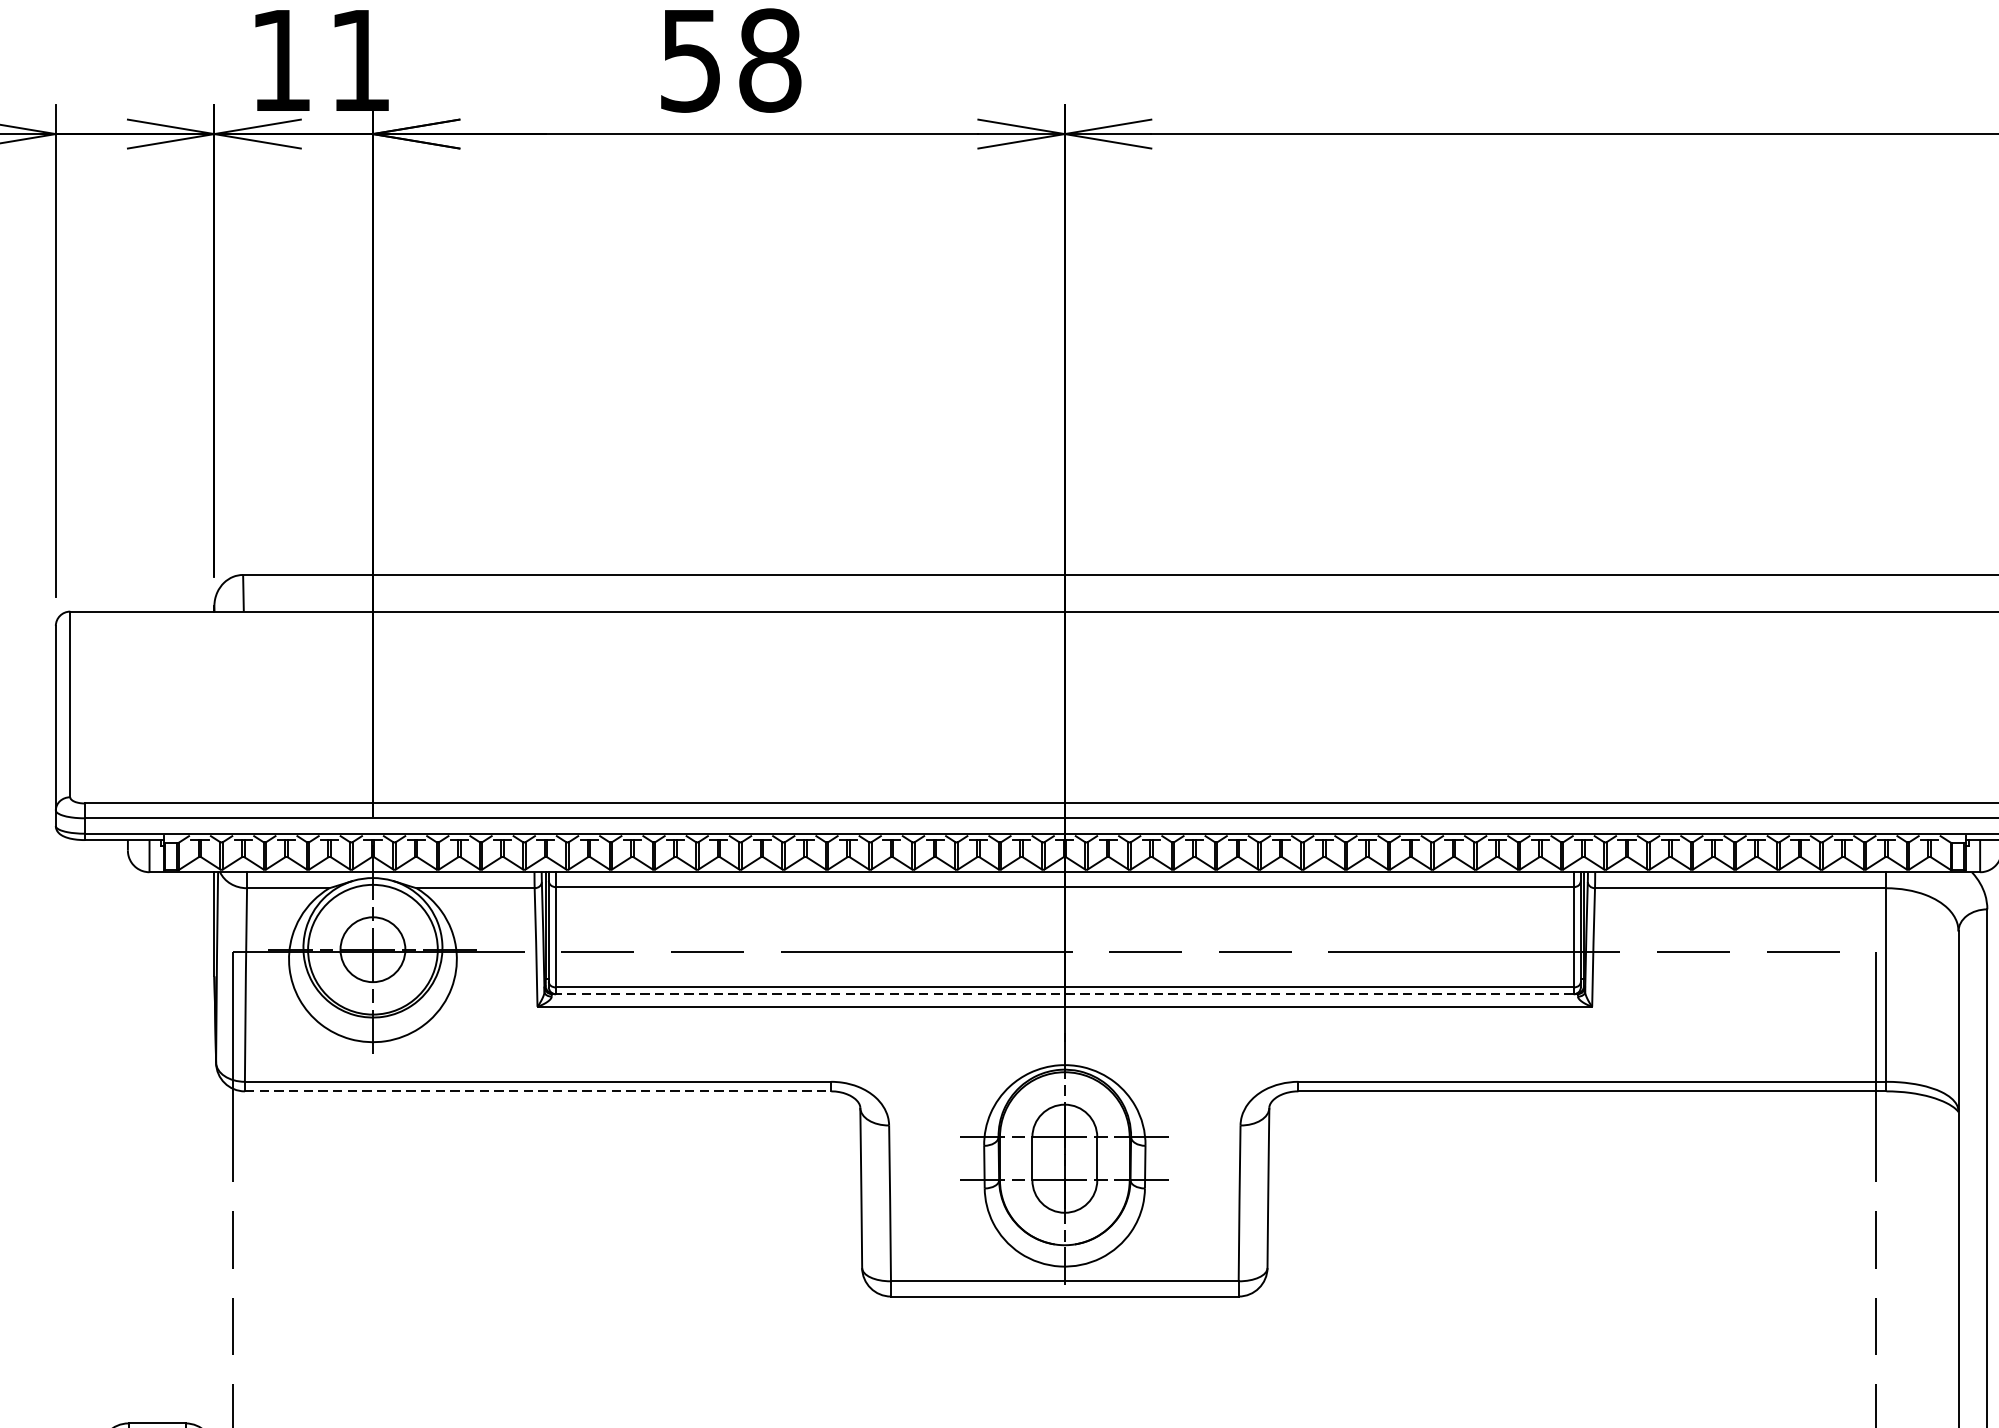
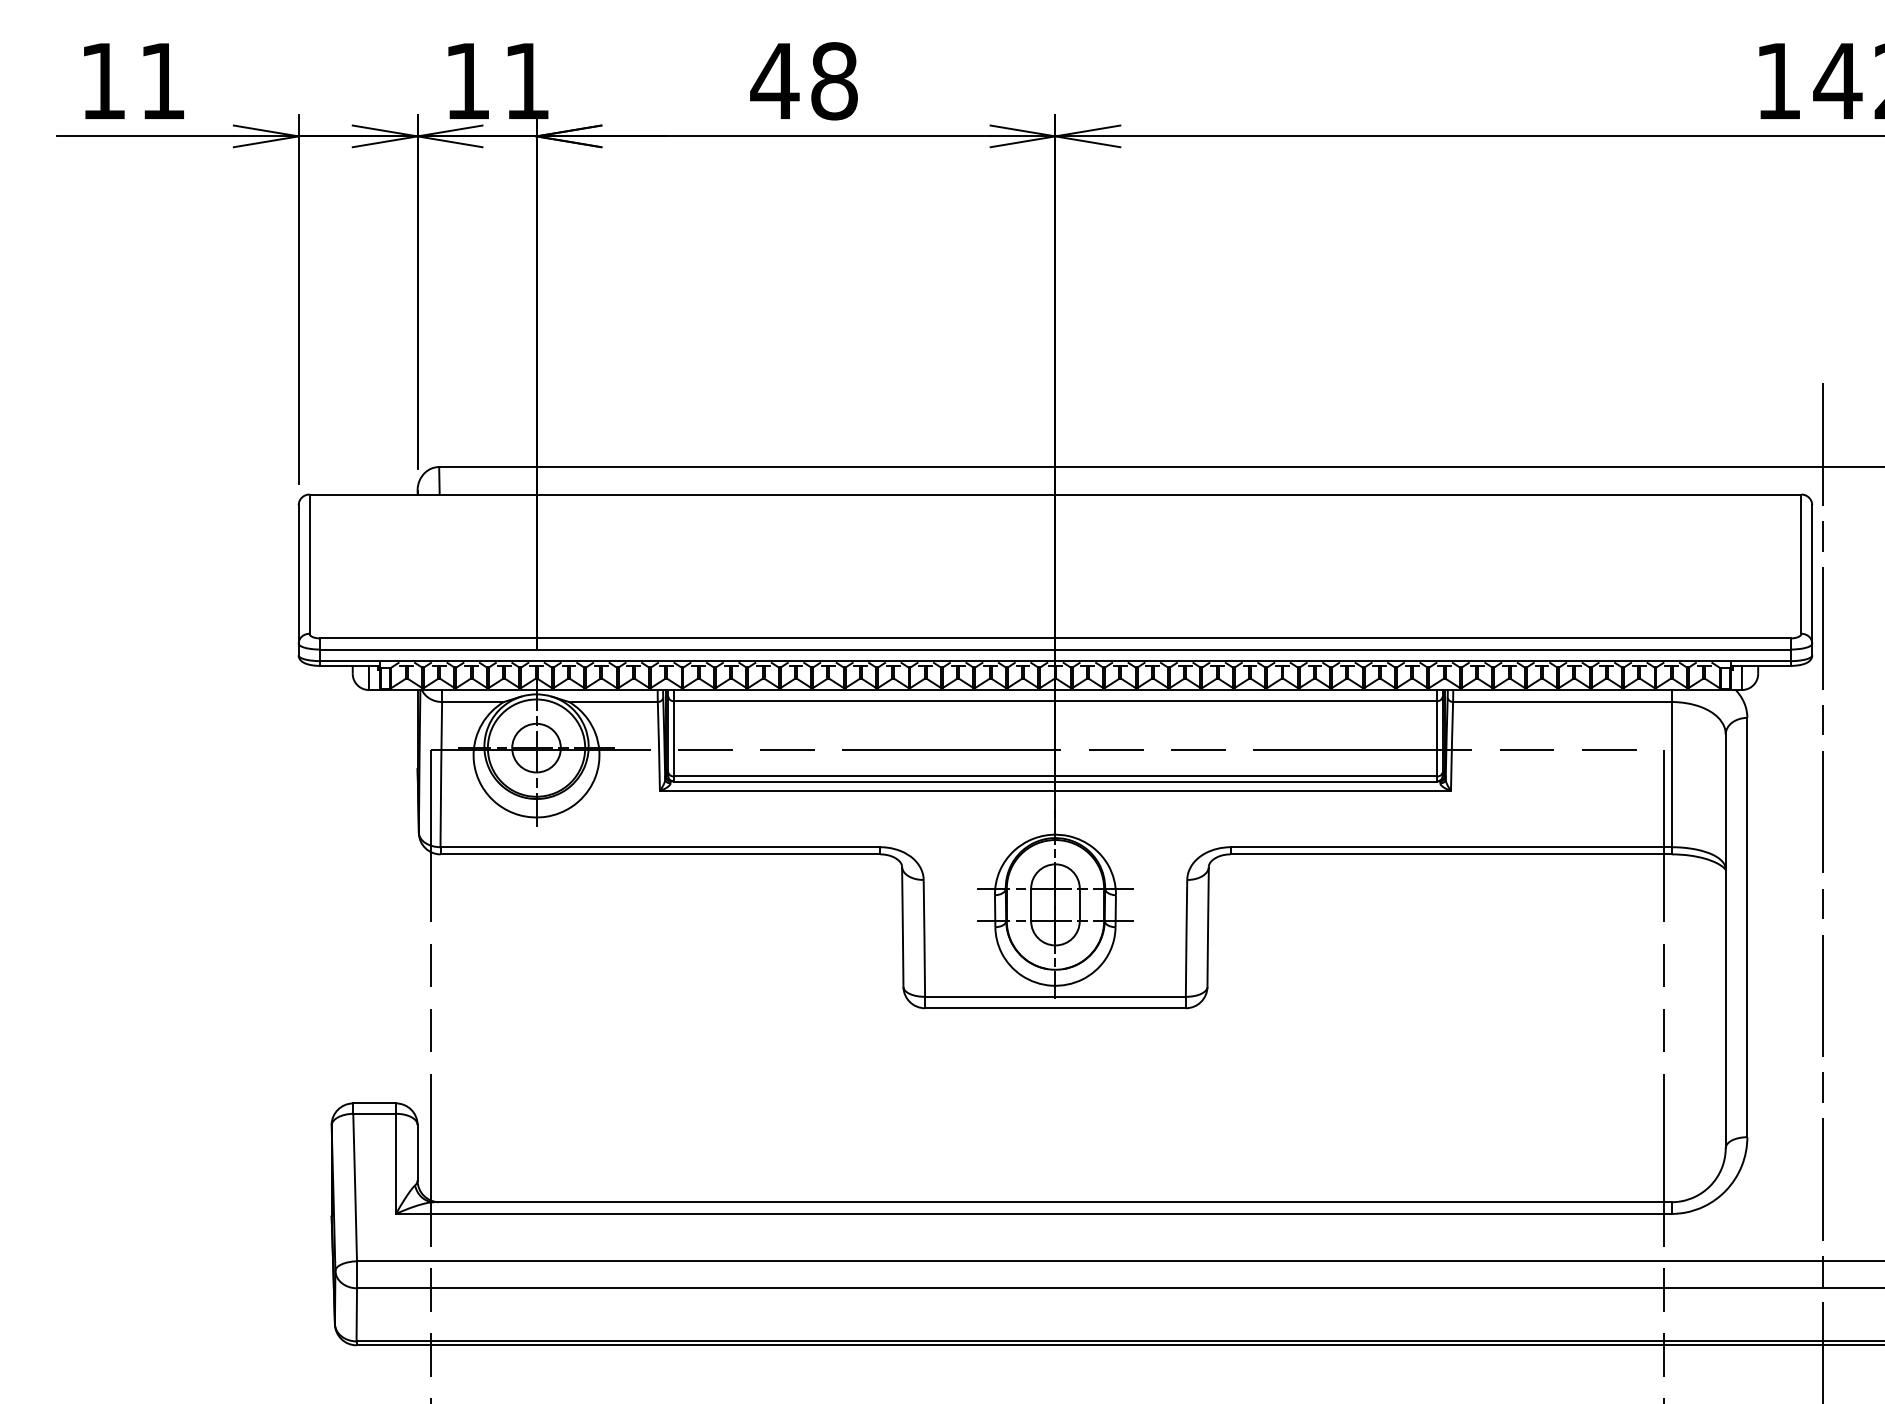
text: (690, 60) -> (774, 81), 58 -> 48
line: (1064, 994) -> (1055, 781), dashed -> solid
line: (538, 1091) -> (660, 854), dashed -> solid

